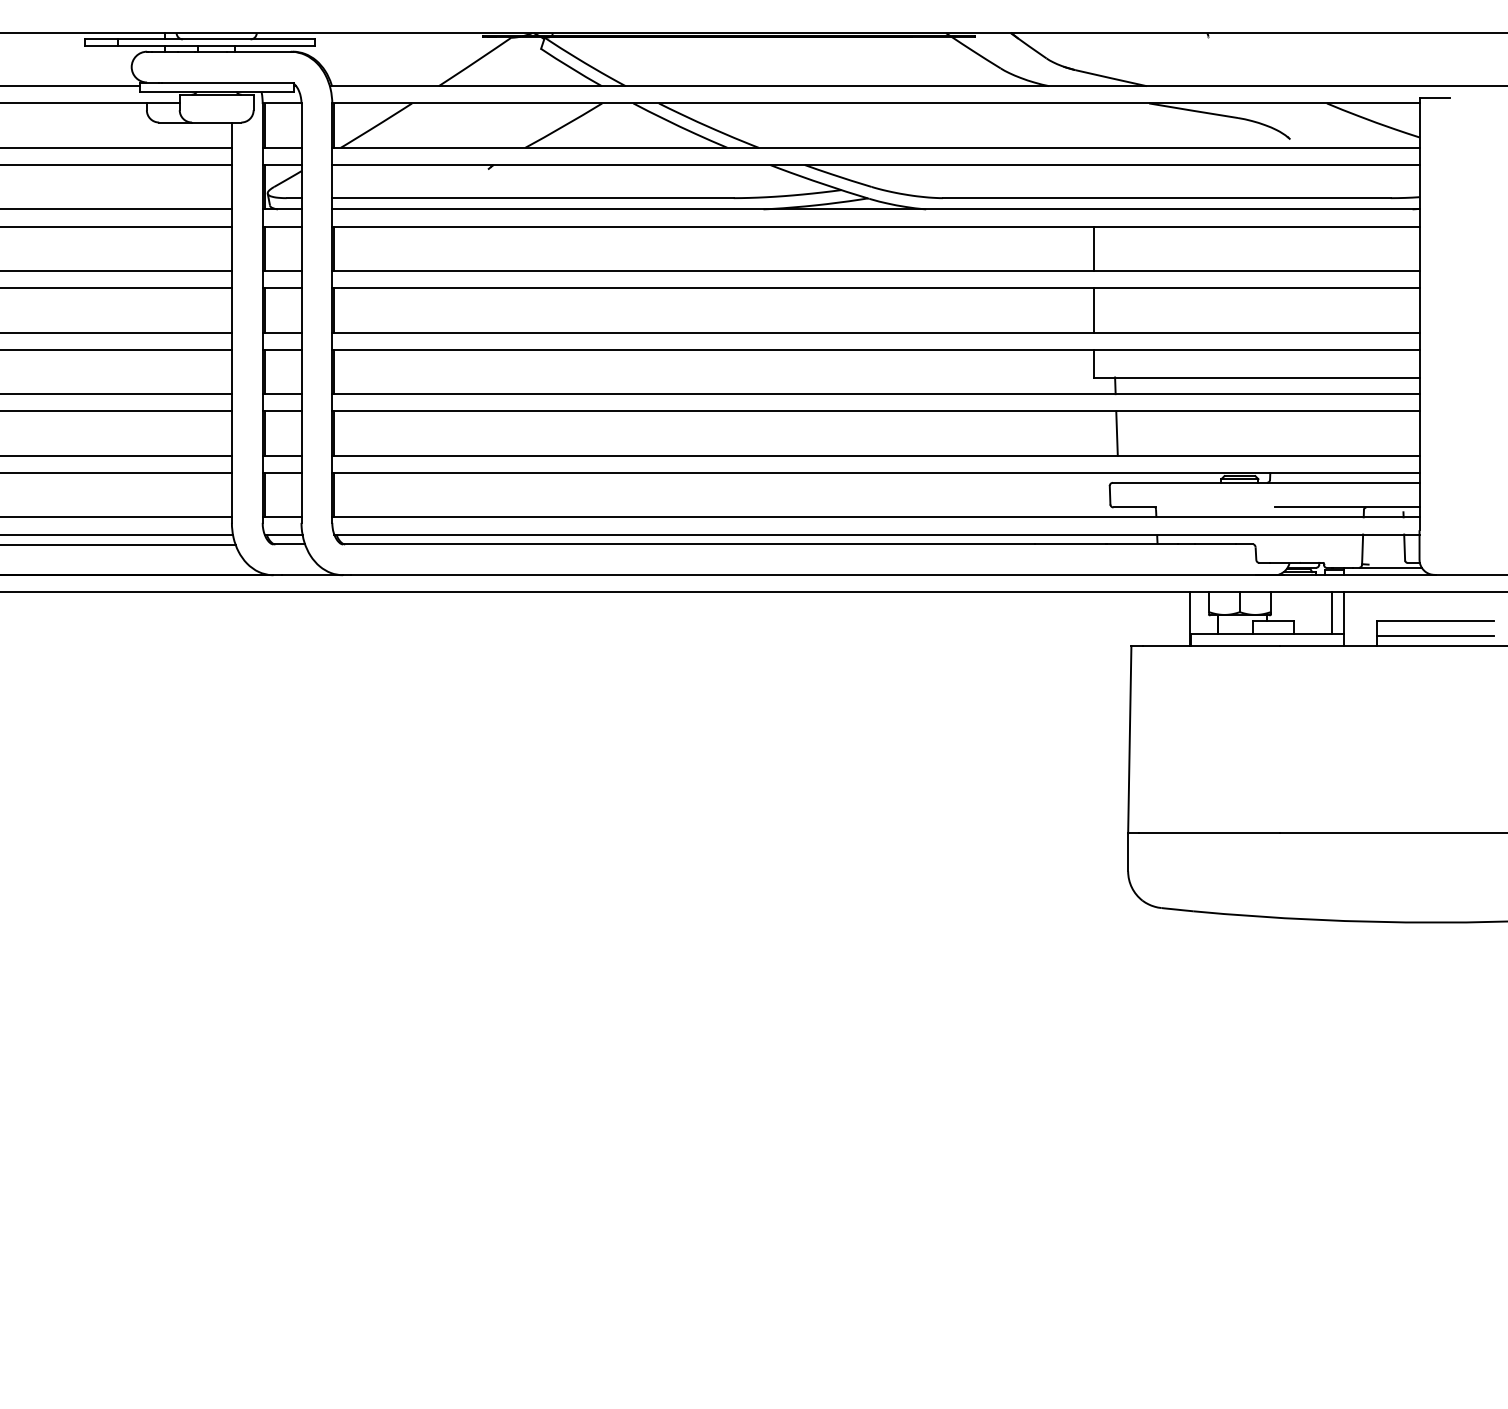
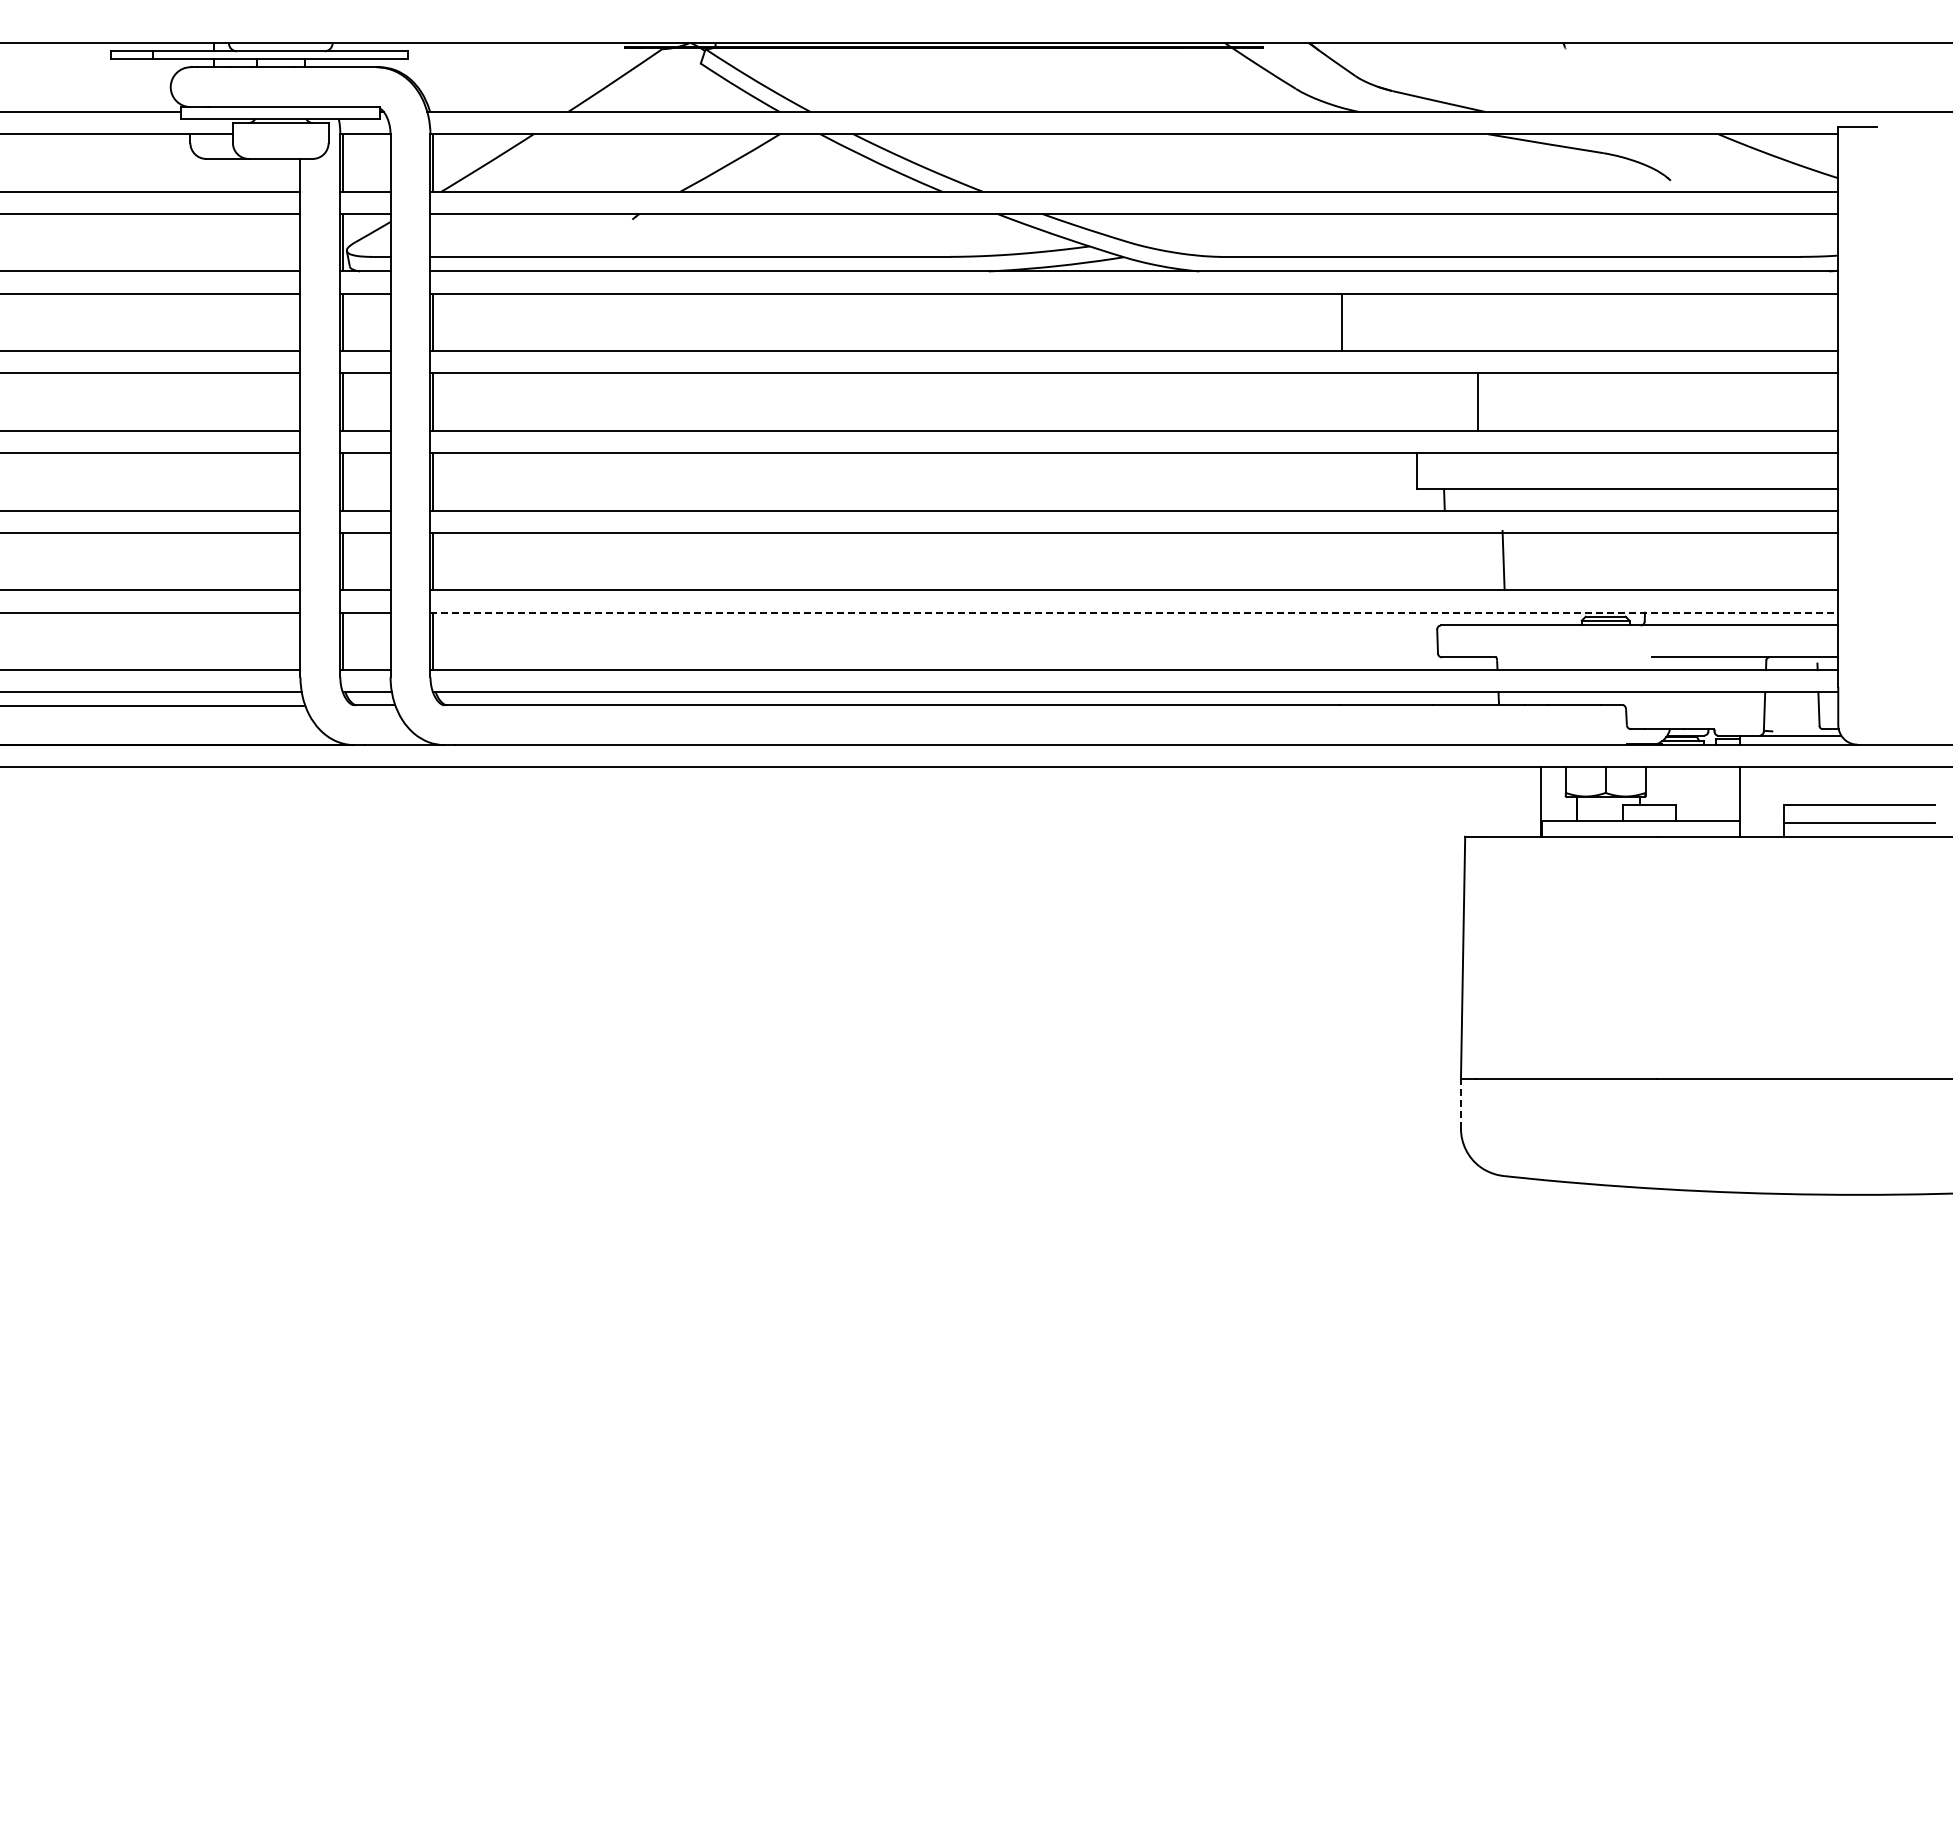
line: (1094, 248) -> (1342, 322), moved
line: (1094, 309) -> (1478, 401), moved
line: (1116, 433) -> (1503, 559), moved
line: (876, 472) -> (1134, 612), solid -> dashed
line: (1332, 612) -> (1725, 793), removed
line: (1127, 852) -> (1460, 1103), solid -> dashed

